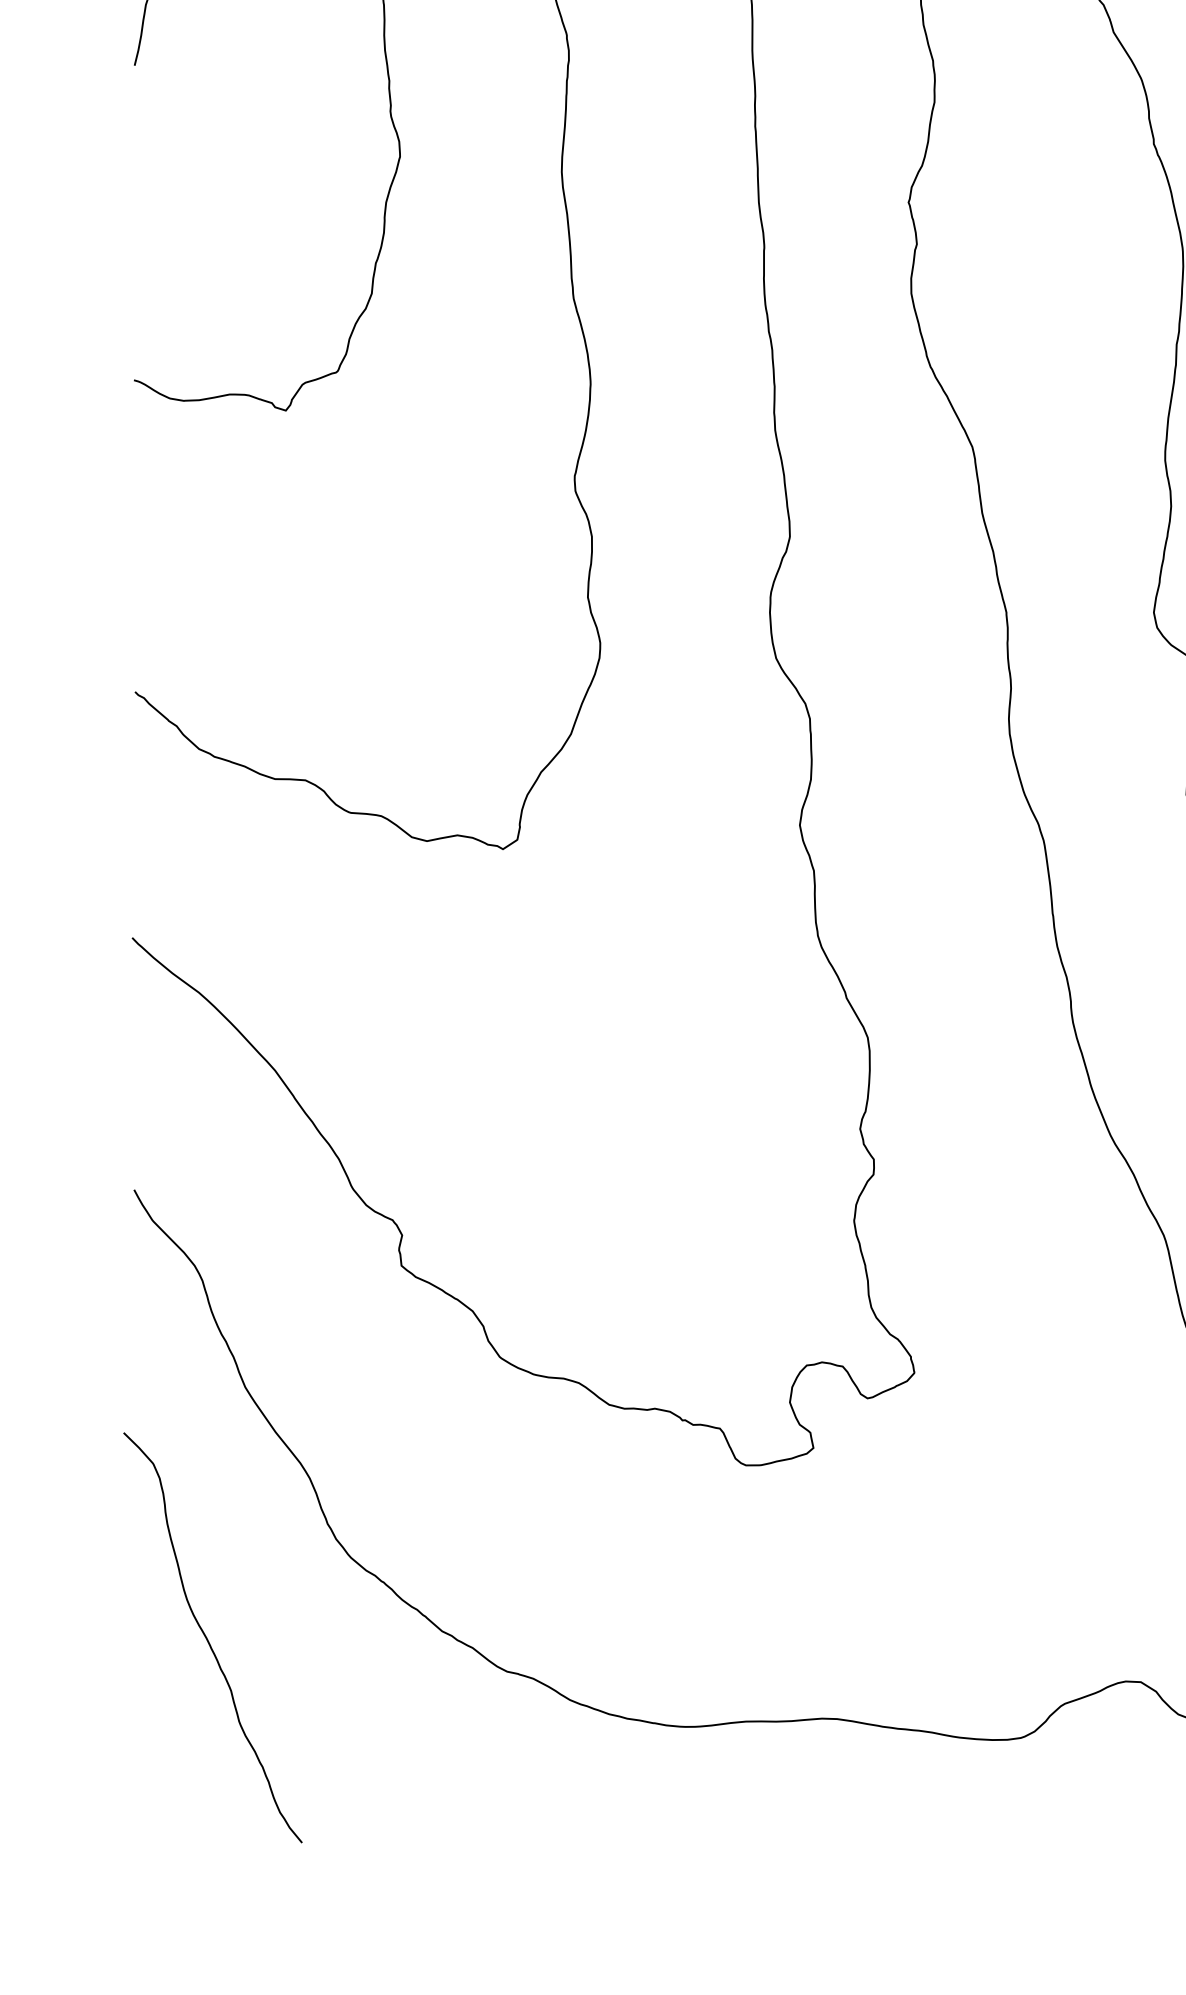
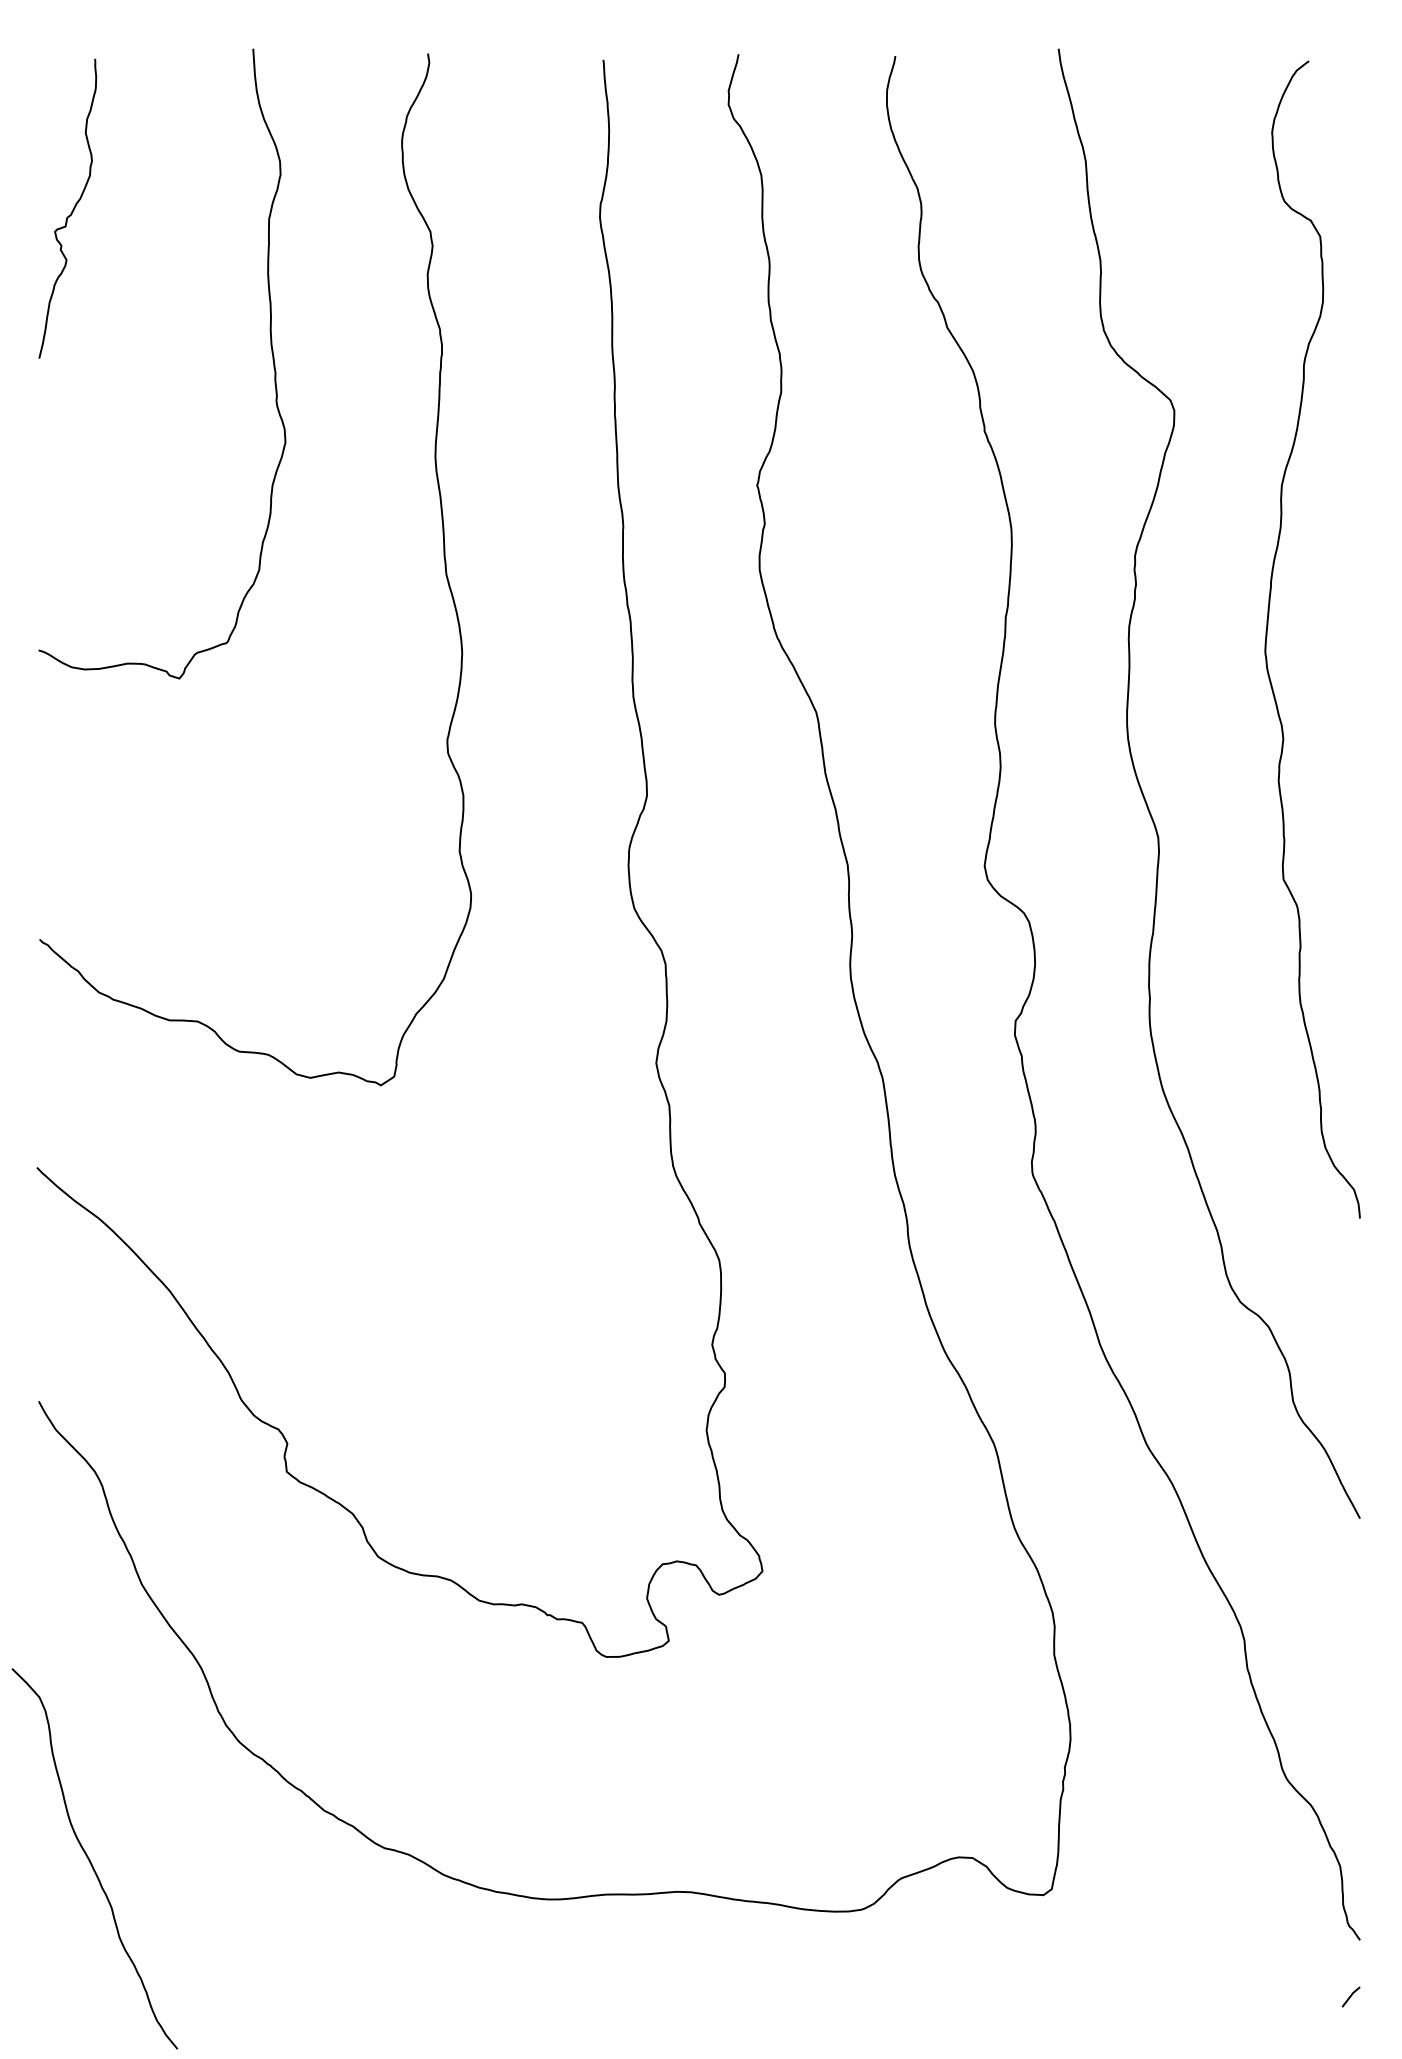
curve: (208, 1639) -> (90, 1860), moved

